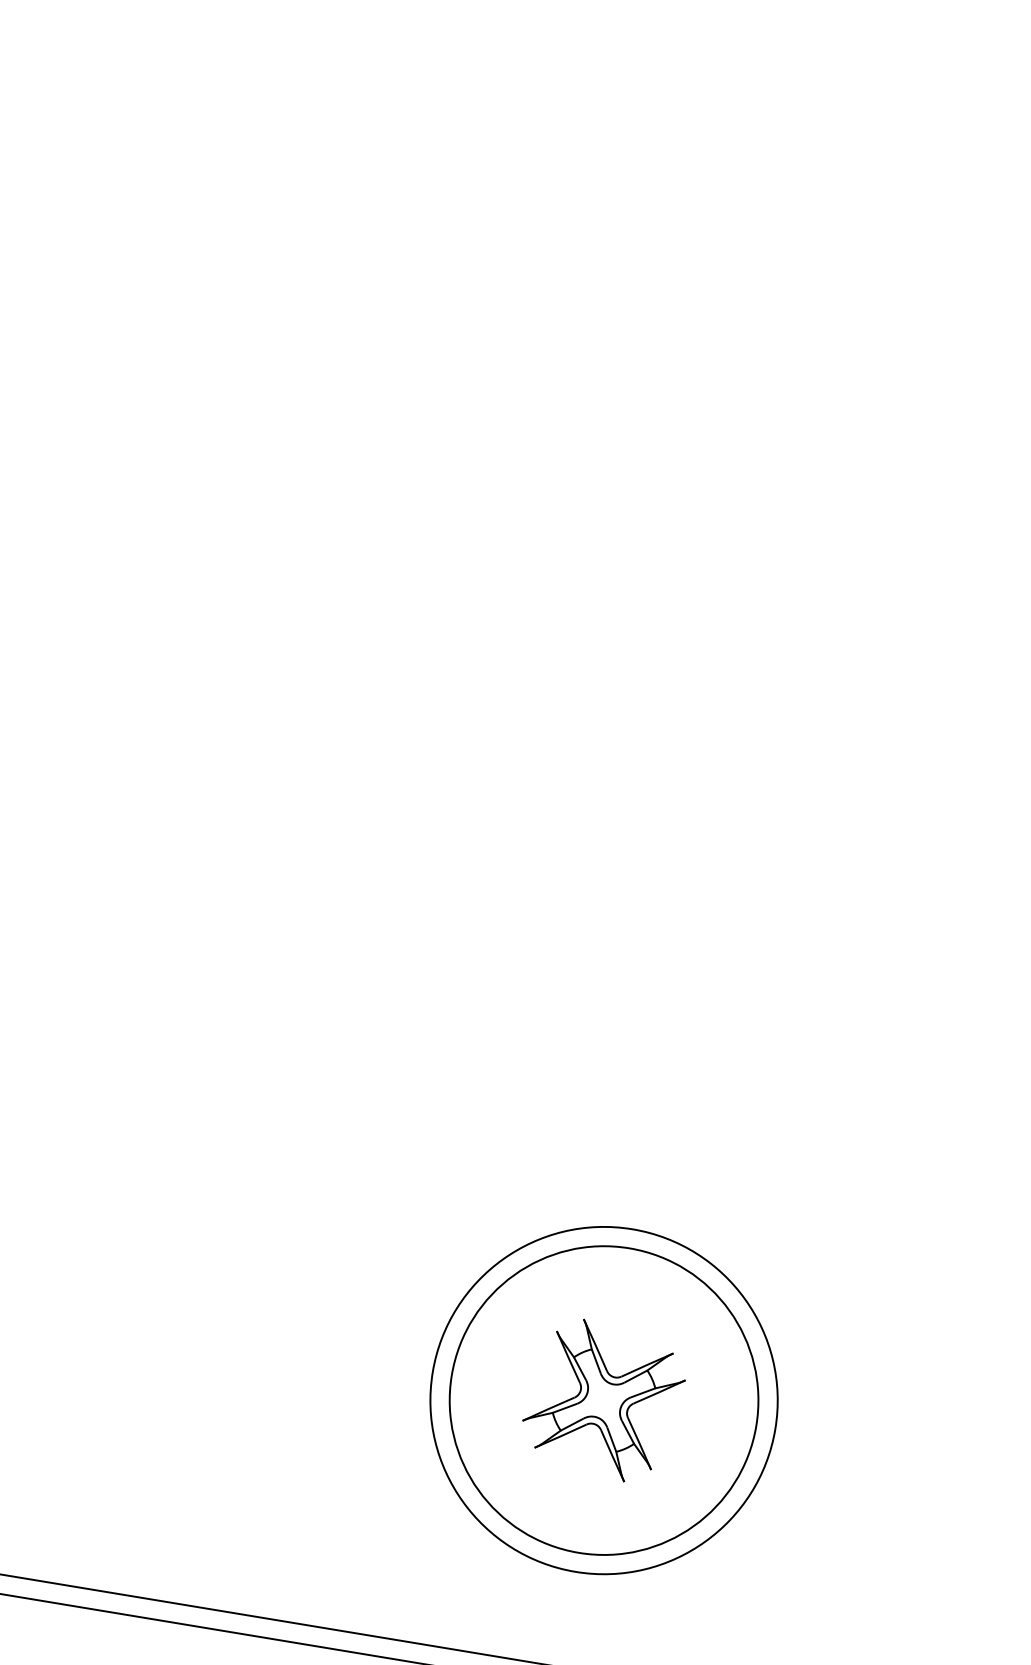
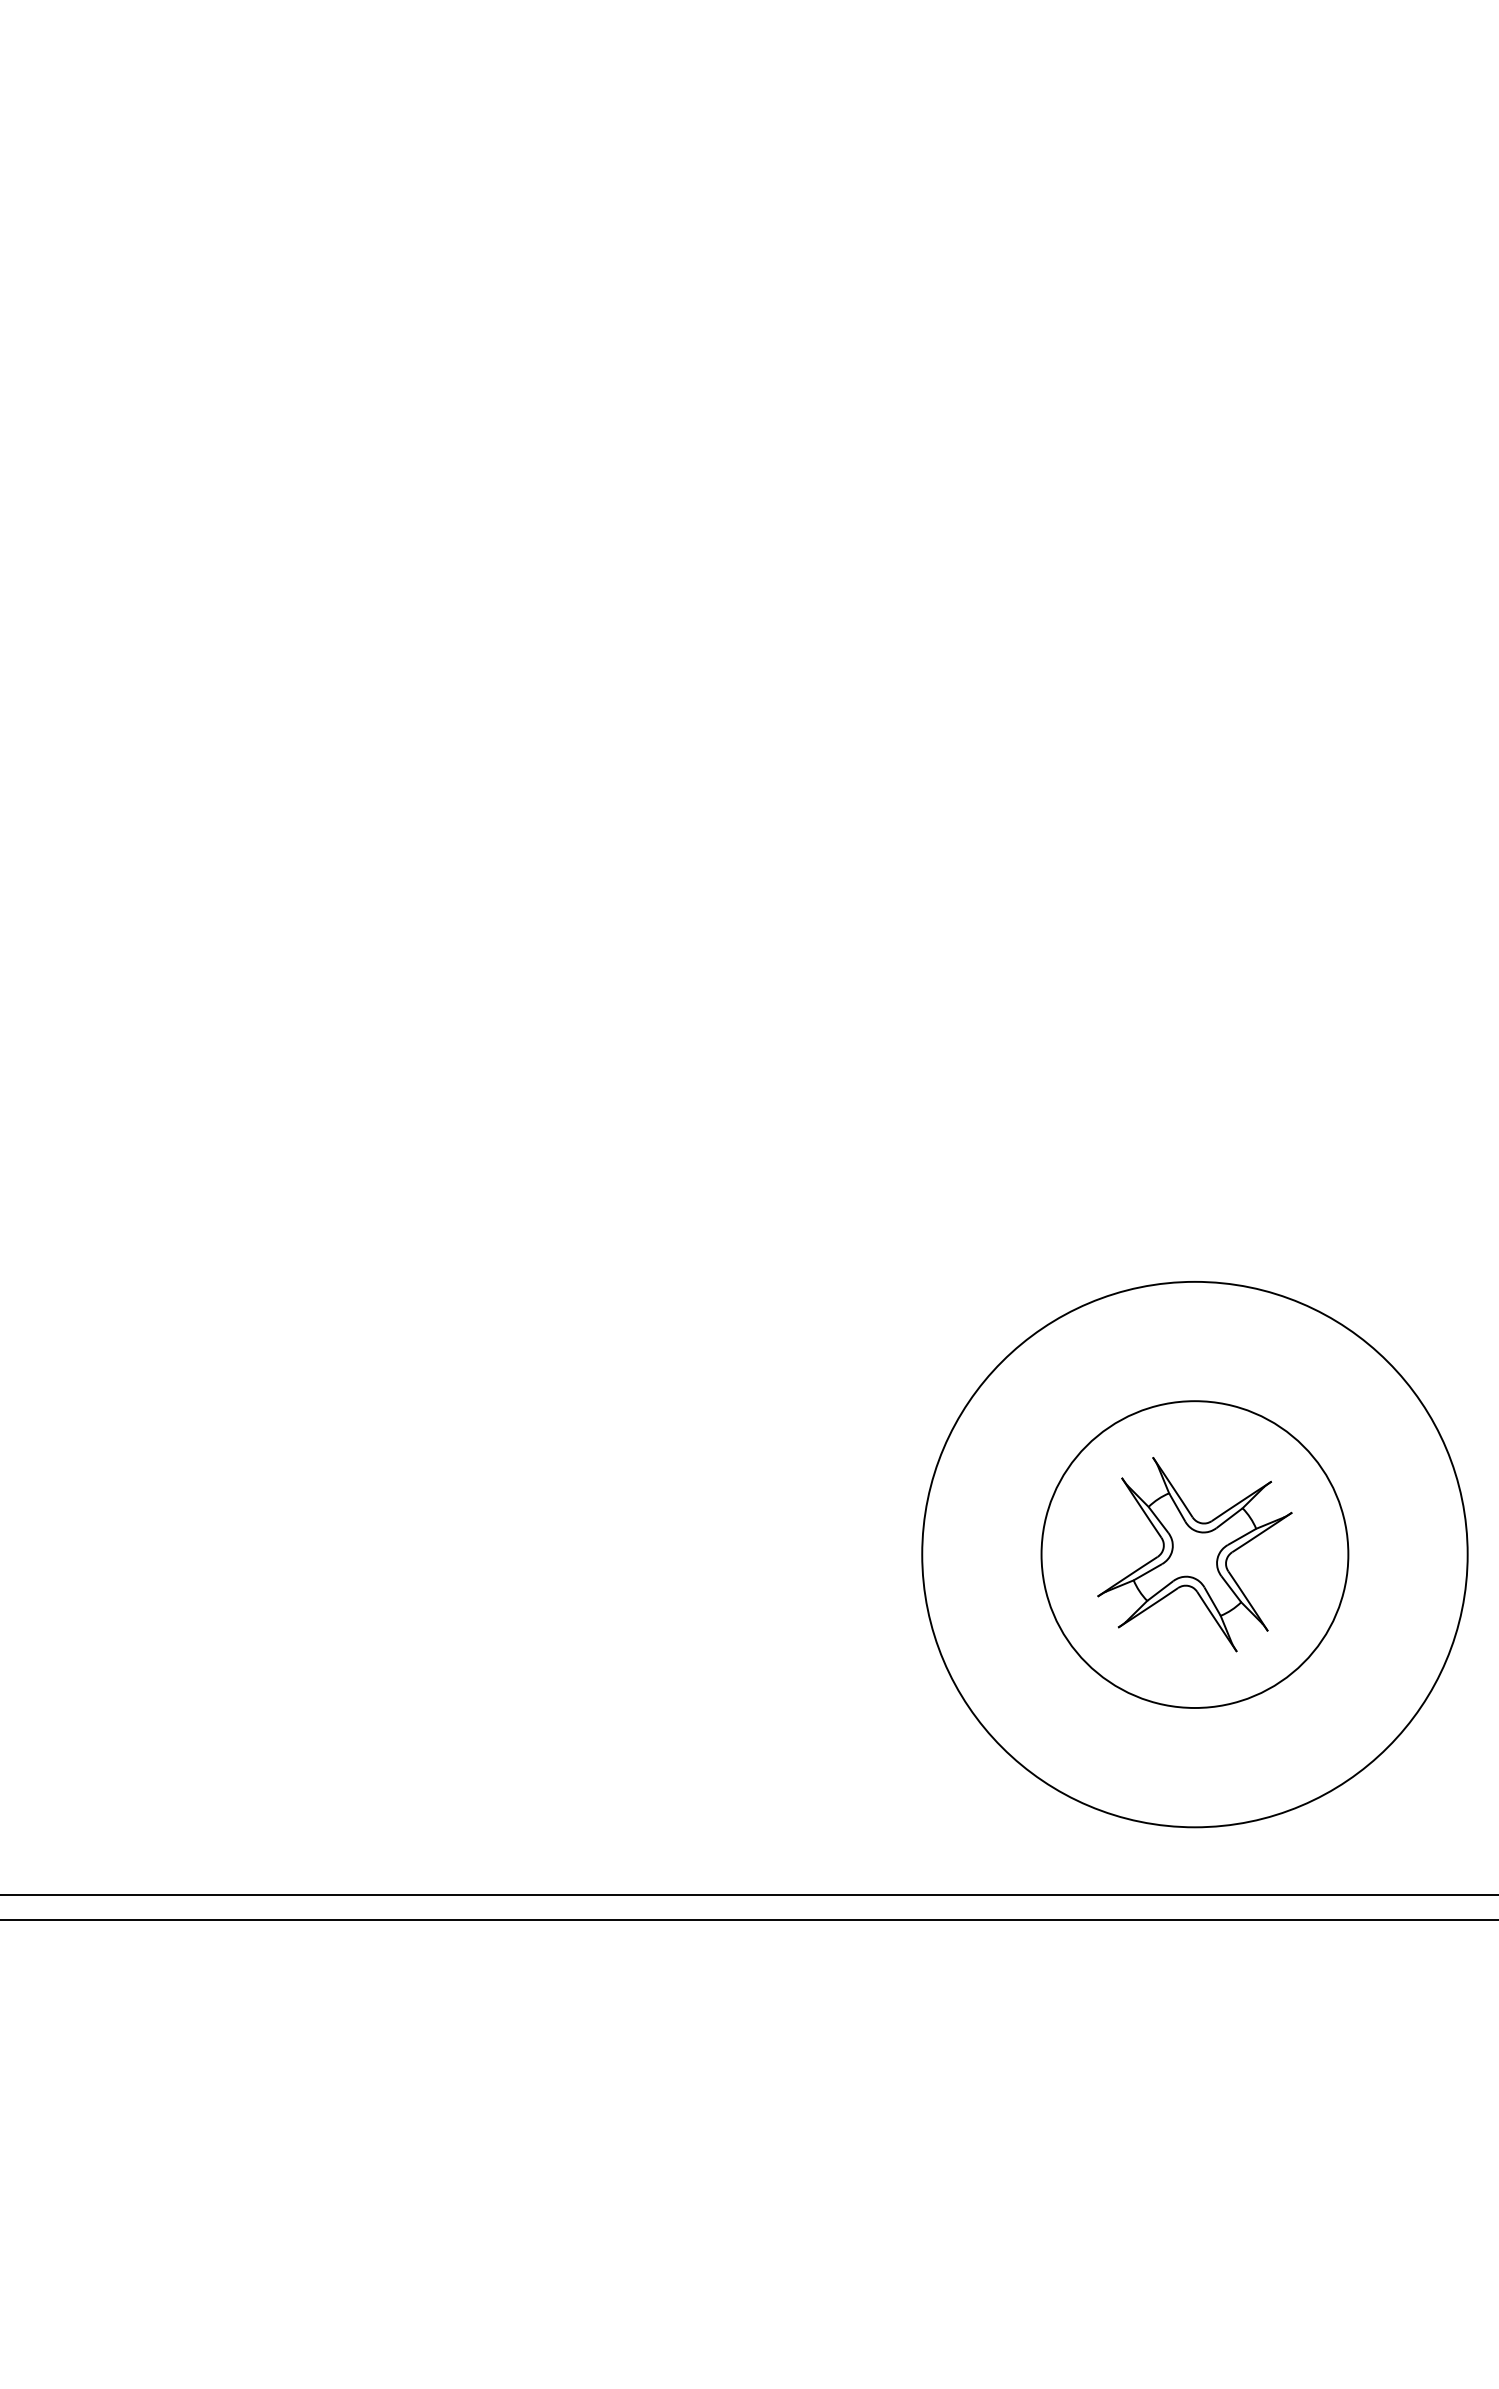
circle: (603, 1400) -> (1194, 1554), size x0.7
circle: (603, 1400) -> (1194, 1554), size x1.4

